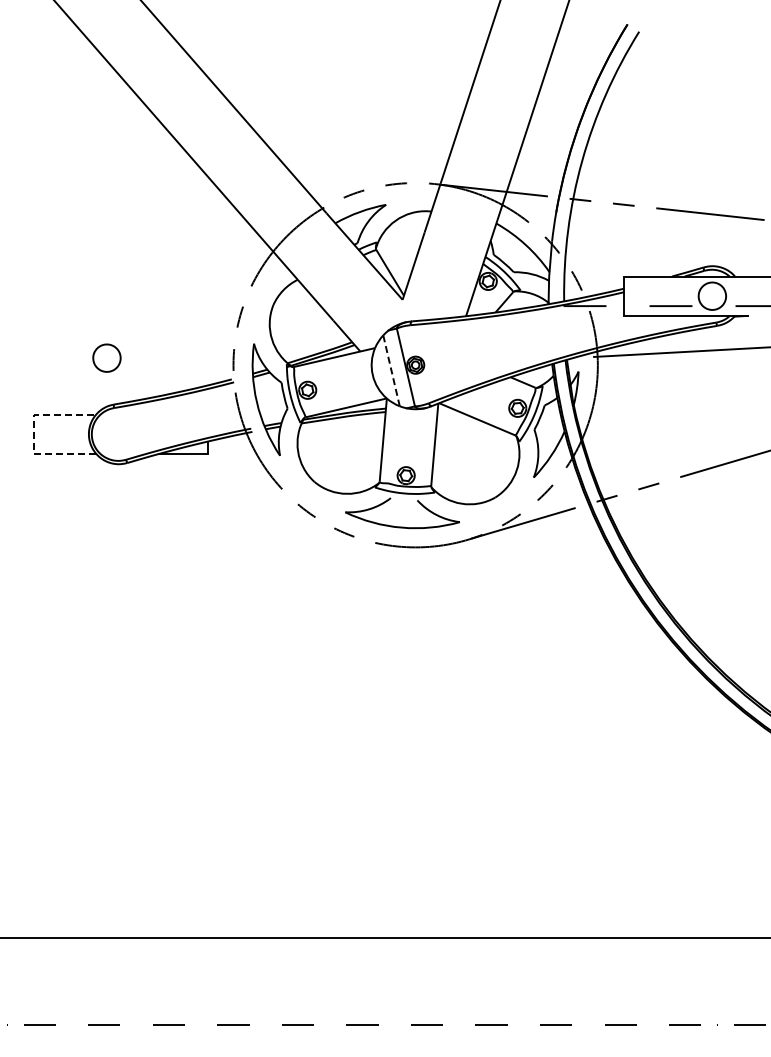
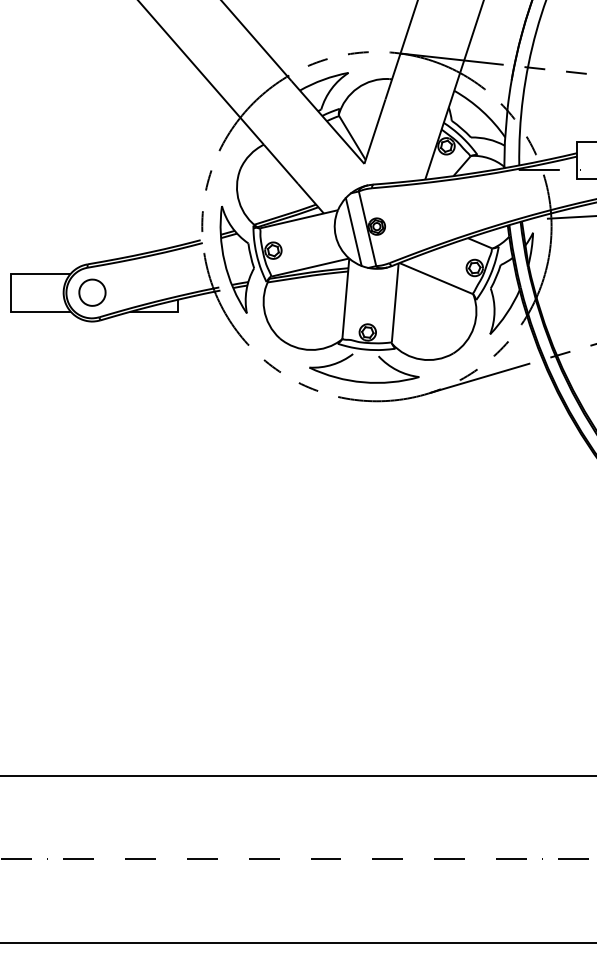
part: (106, 357) -> (92, 292), moved
line: (391, 371) -> (353, 232), dashed -> solid
line: (34, 434) -> (11, 293), dashed -> solid

